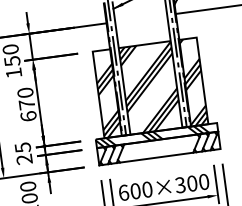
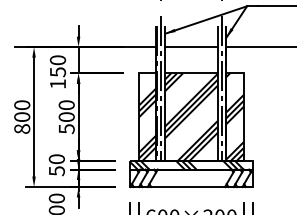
line: (141, 18) -> (191, 47), added
text: (27, 110) -> (66, 123), 670 -> 500
text: (23, 153) -> (56, 165), 25 -> 50

